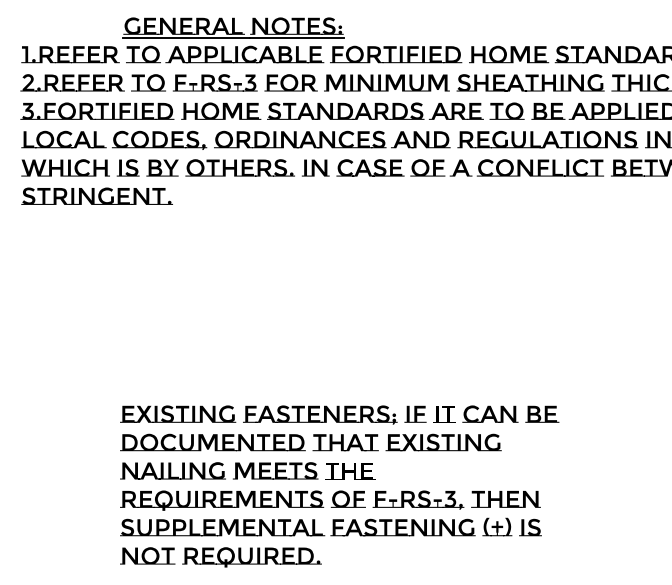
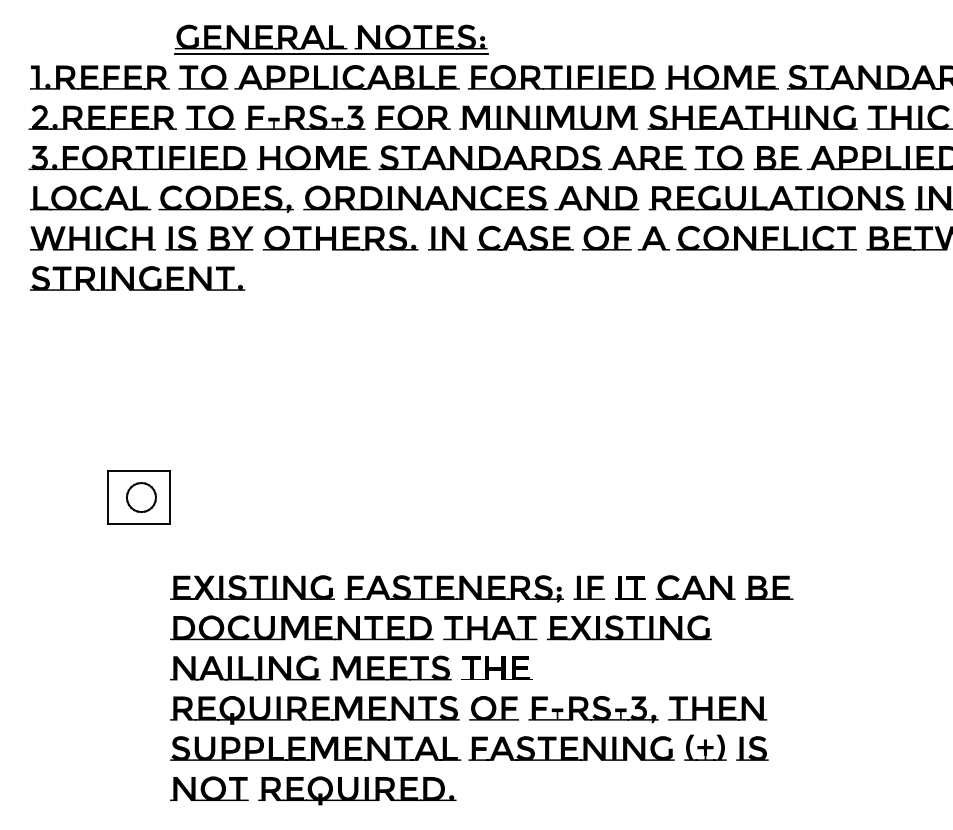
part: (97, 350) -> (138, 497), added

